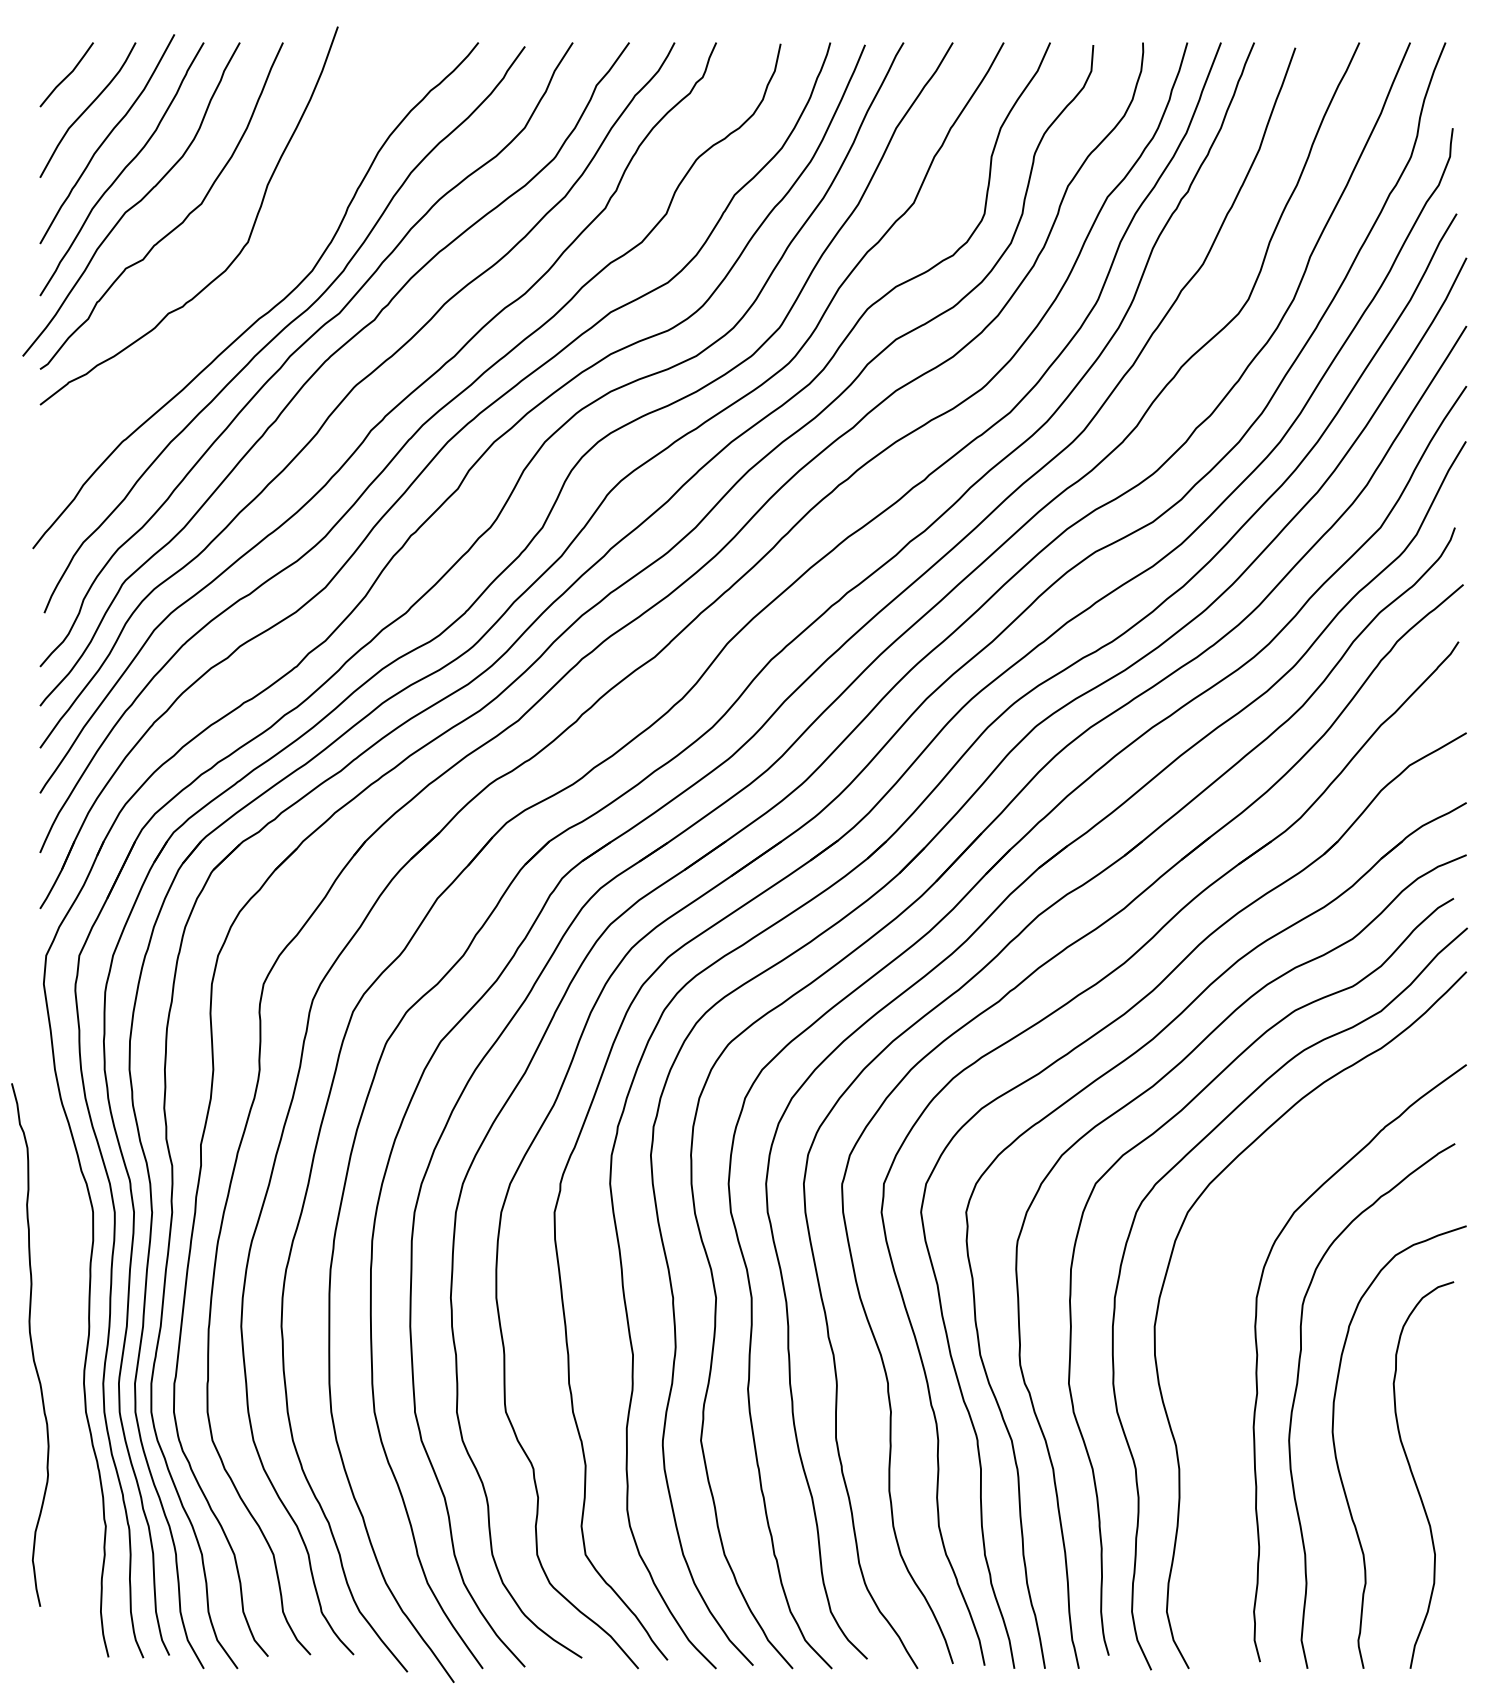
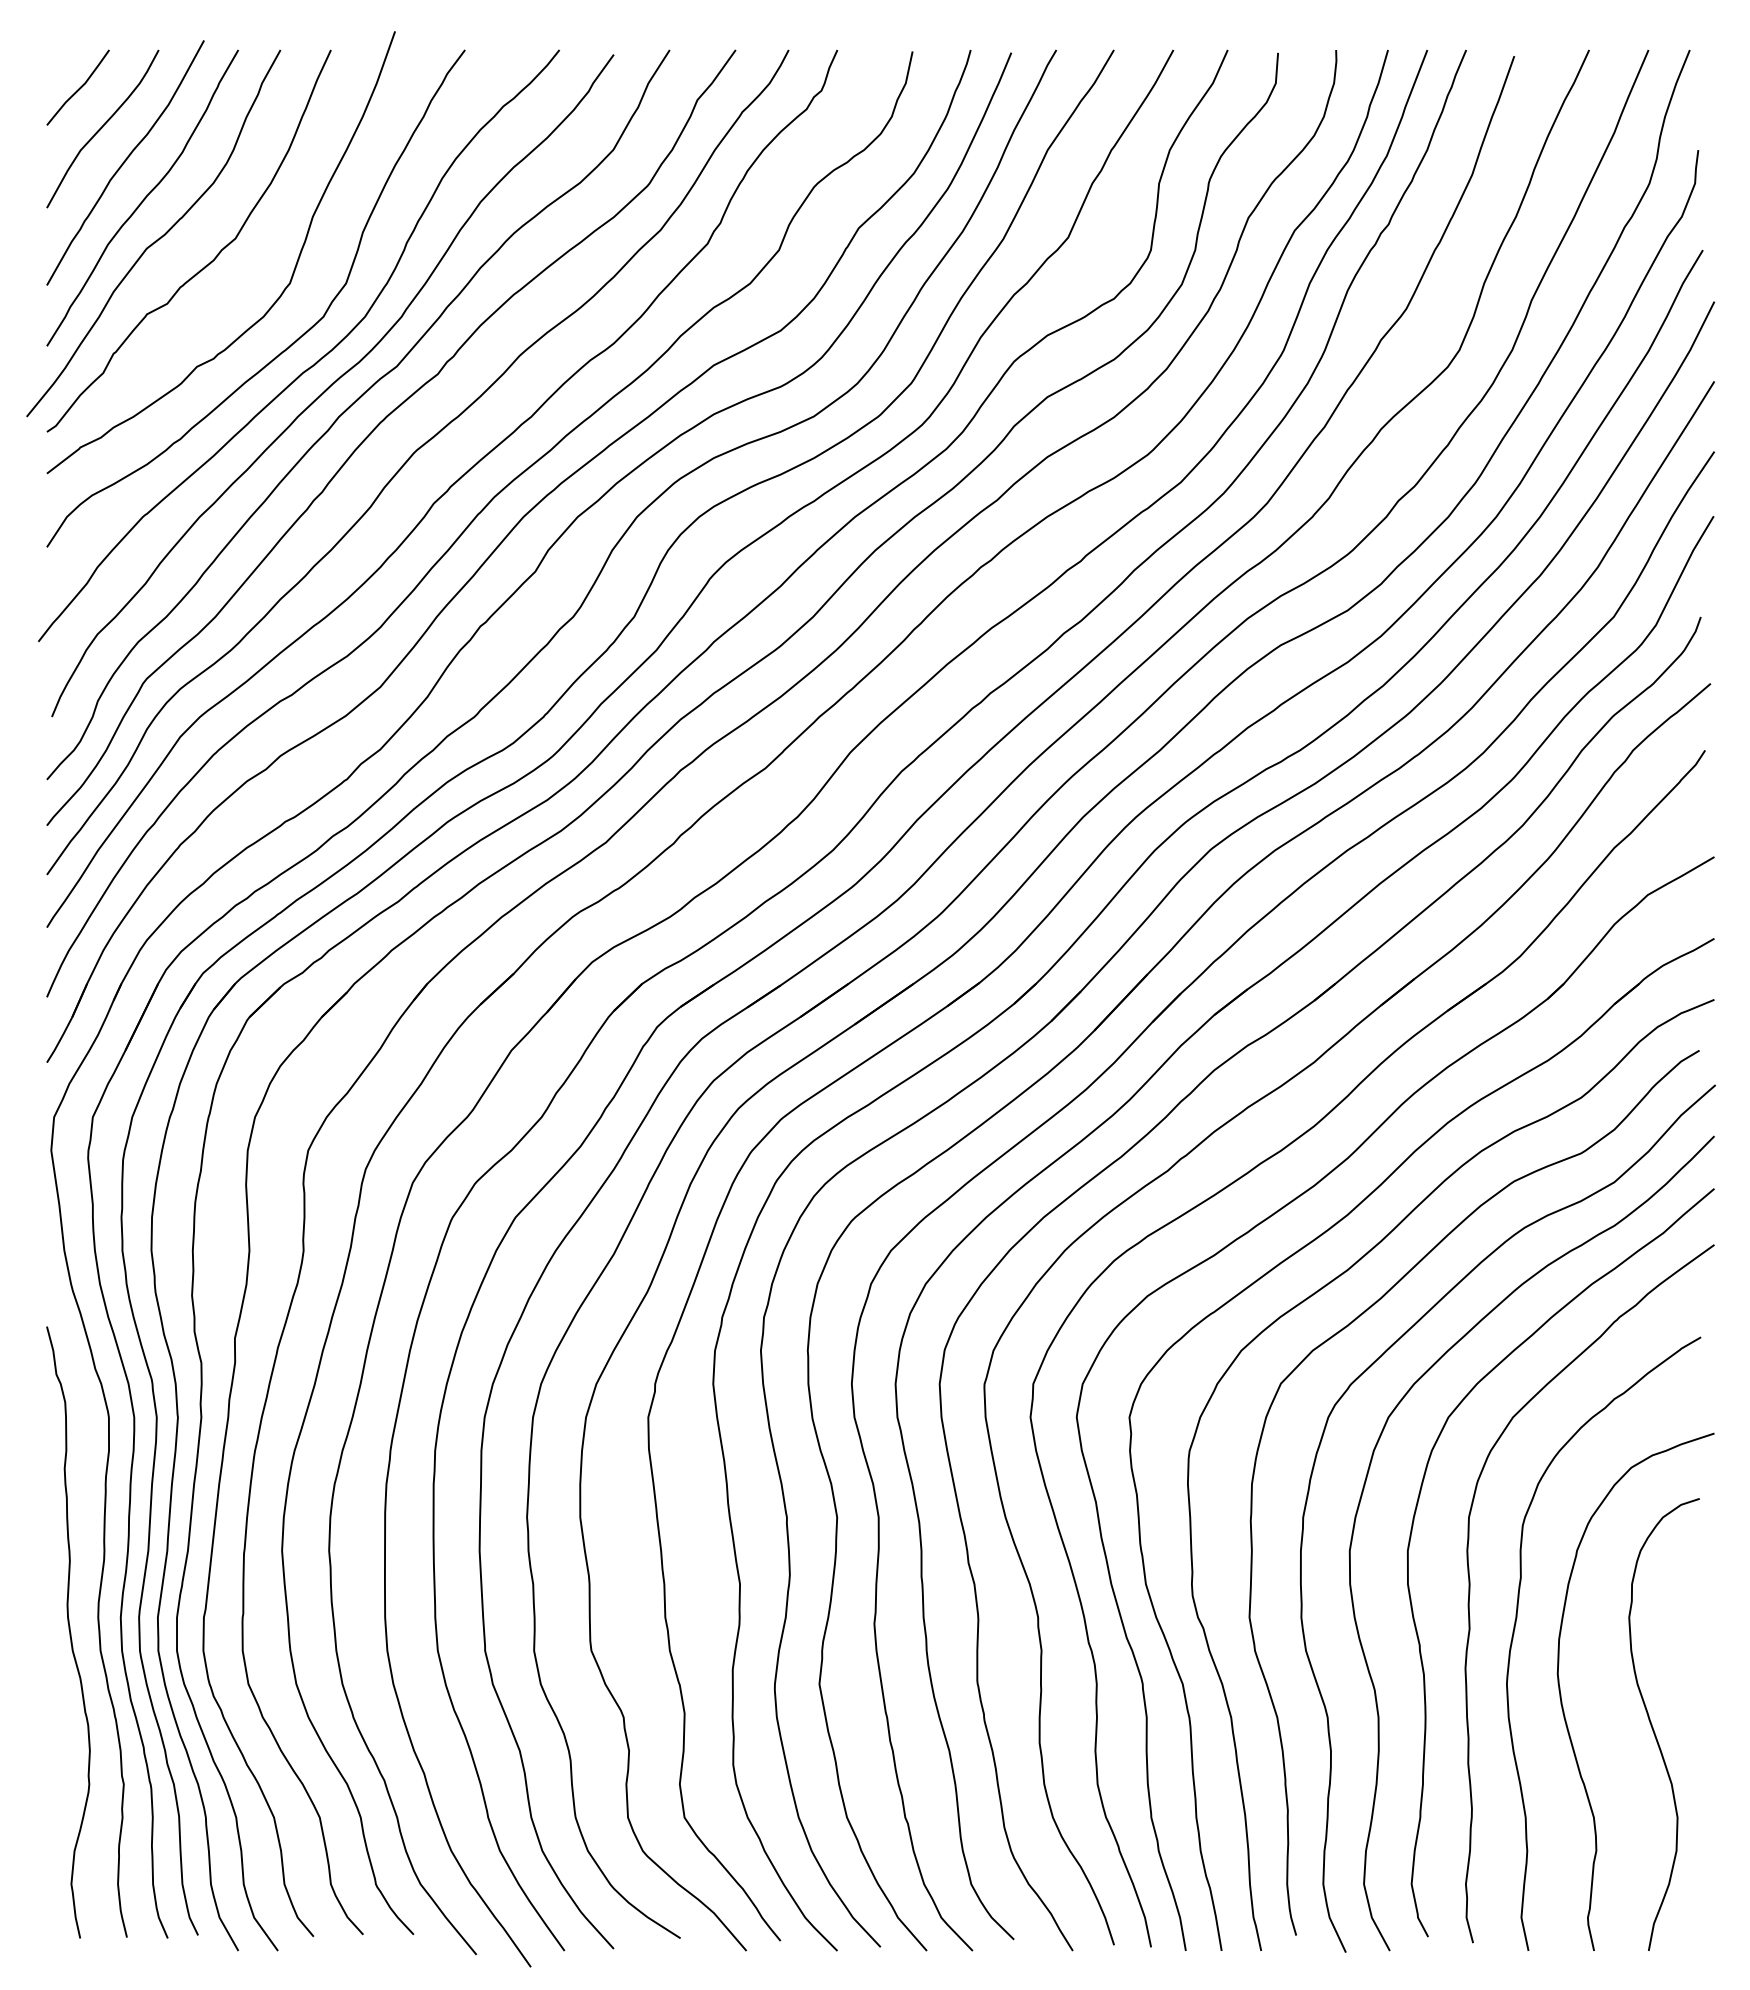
curve: (250, 292) -> (292, 342), added
curve: (1208, 1310) -> (1412, 1532), added
curve: (31, 1345) -> (69, 1632), moved

